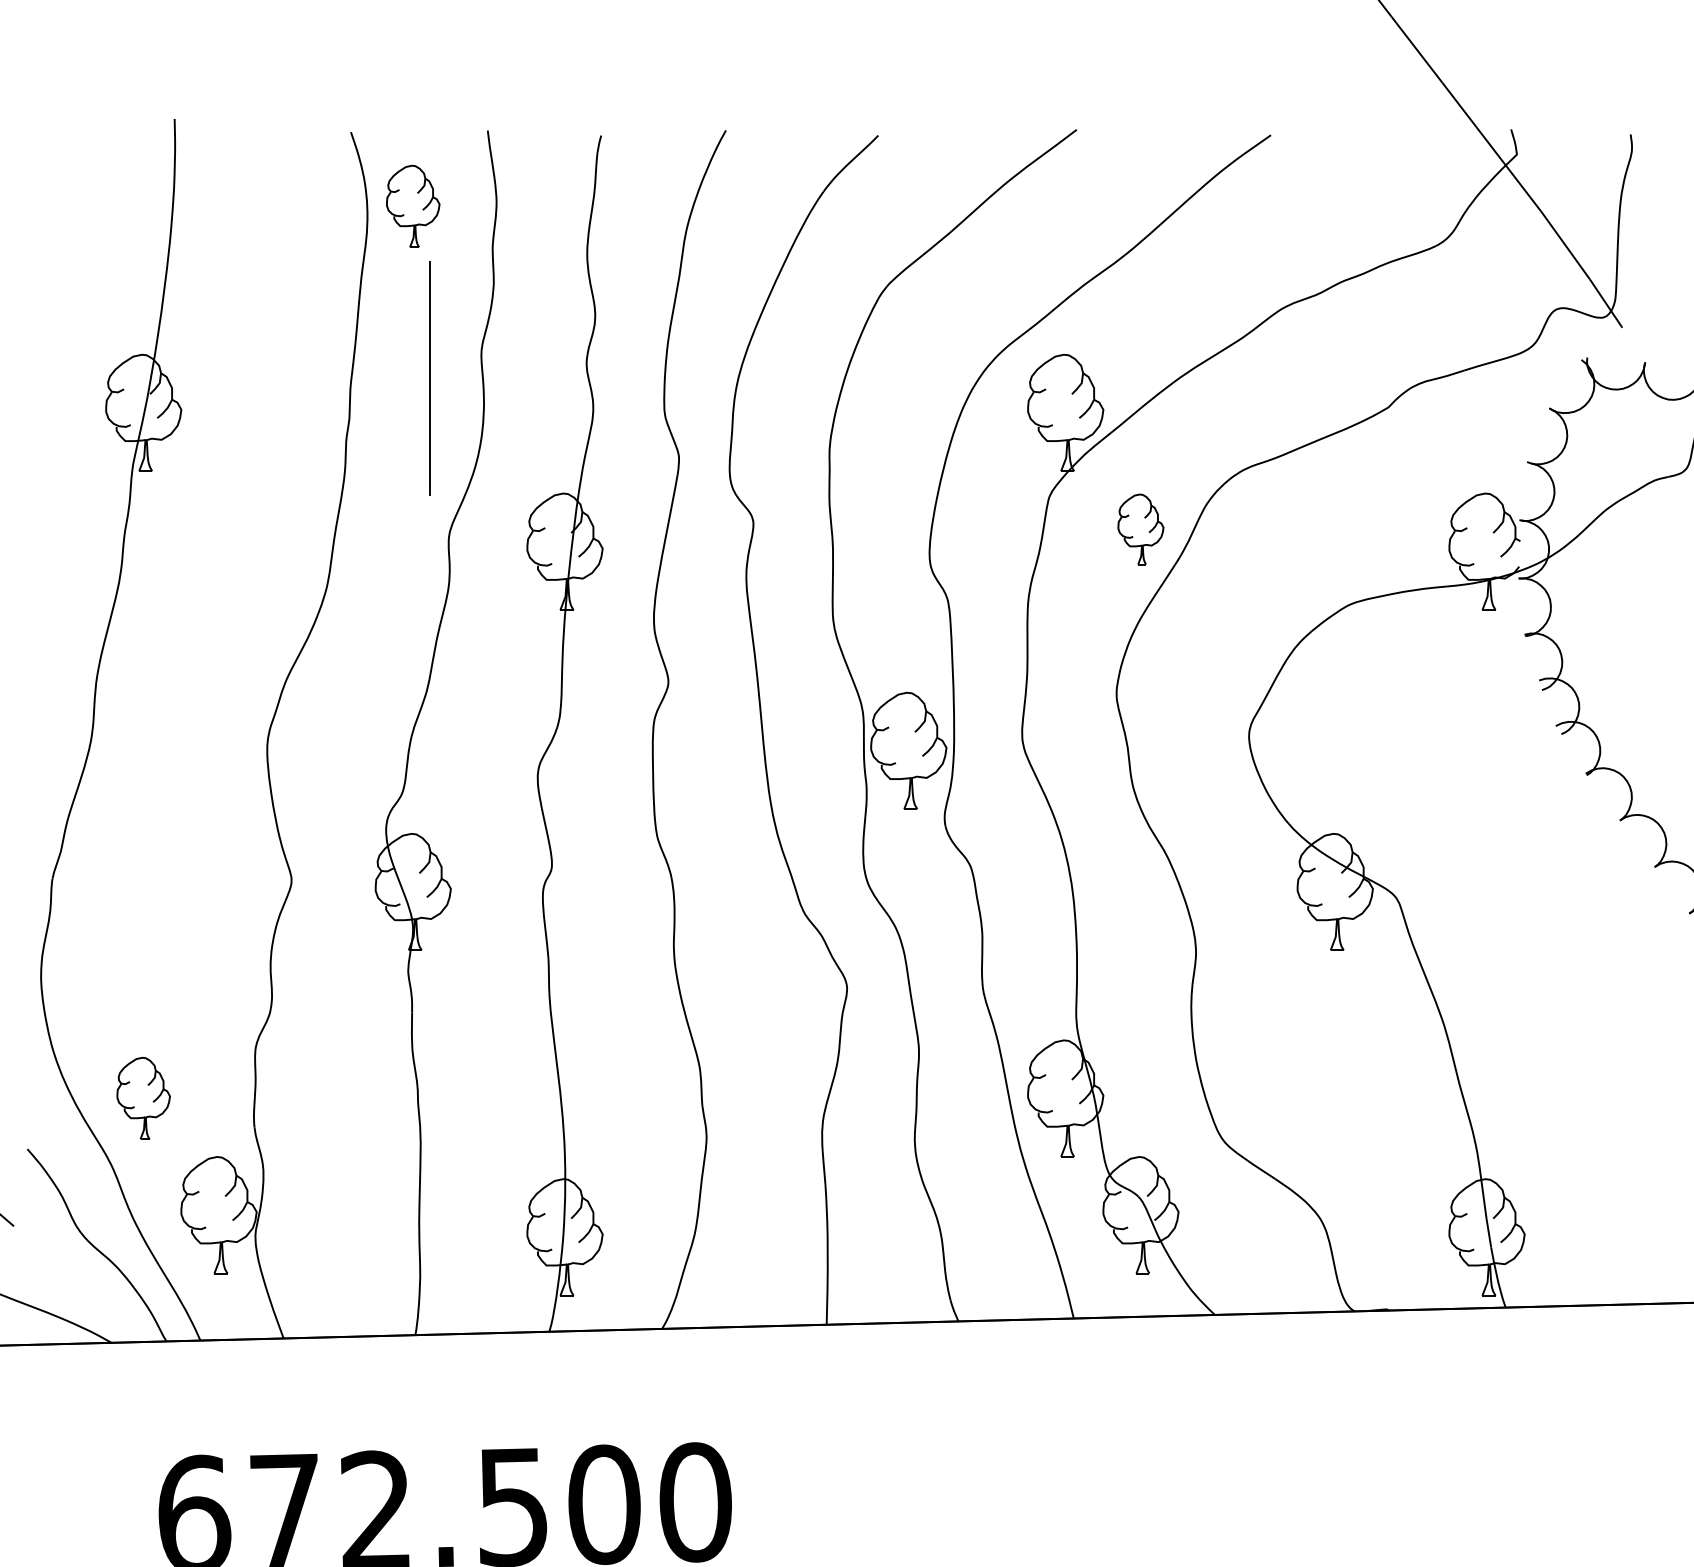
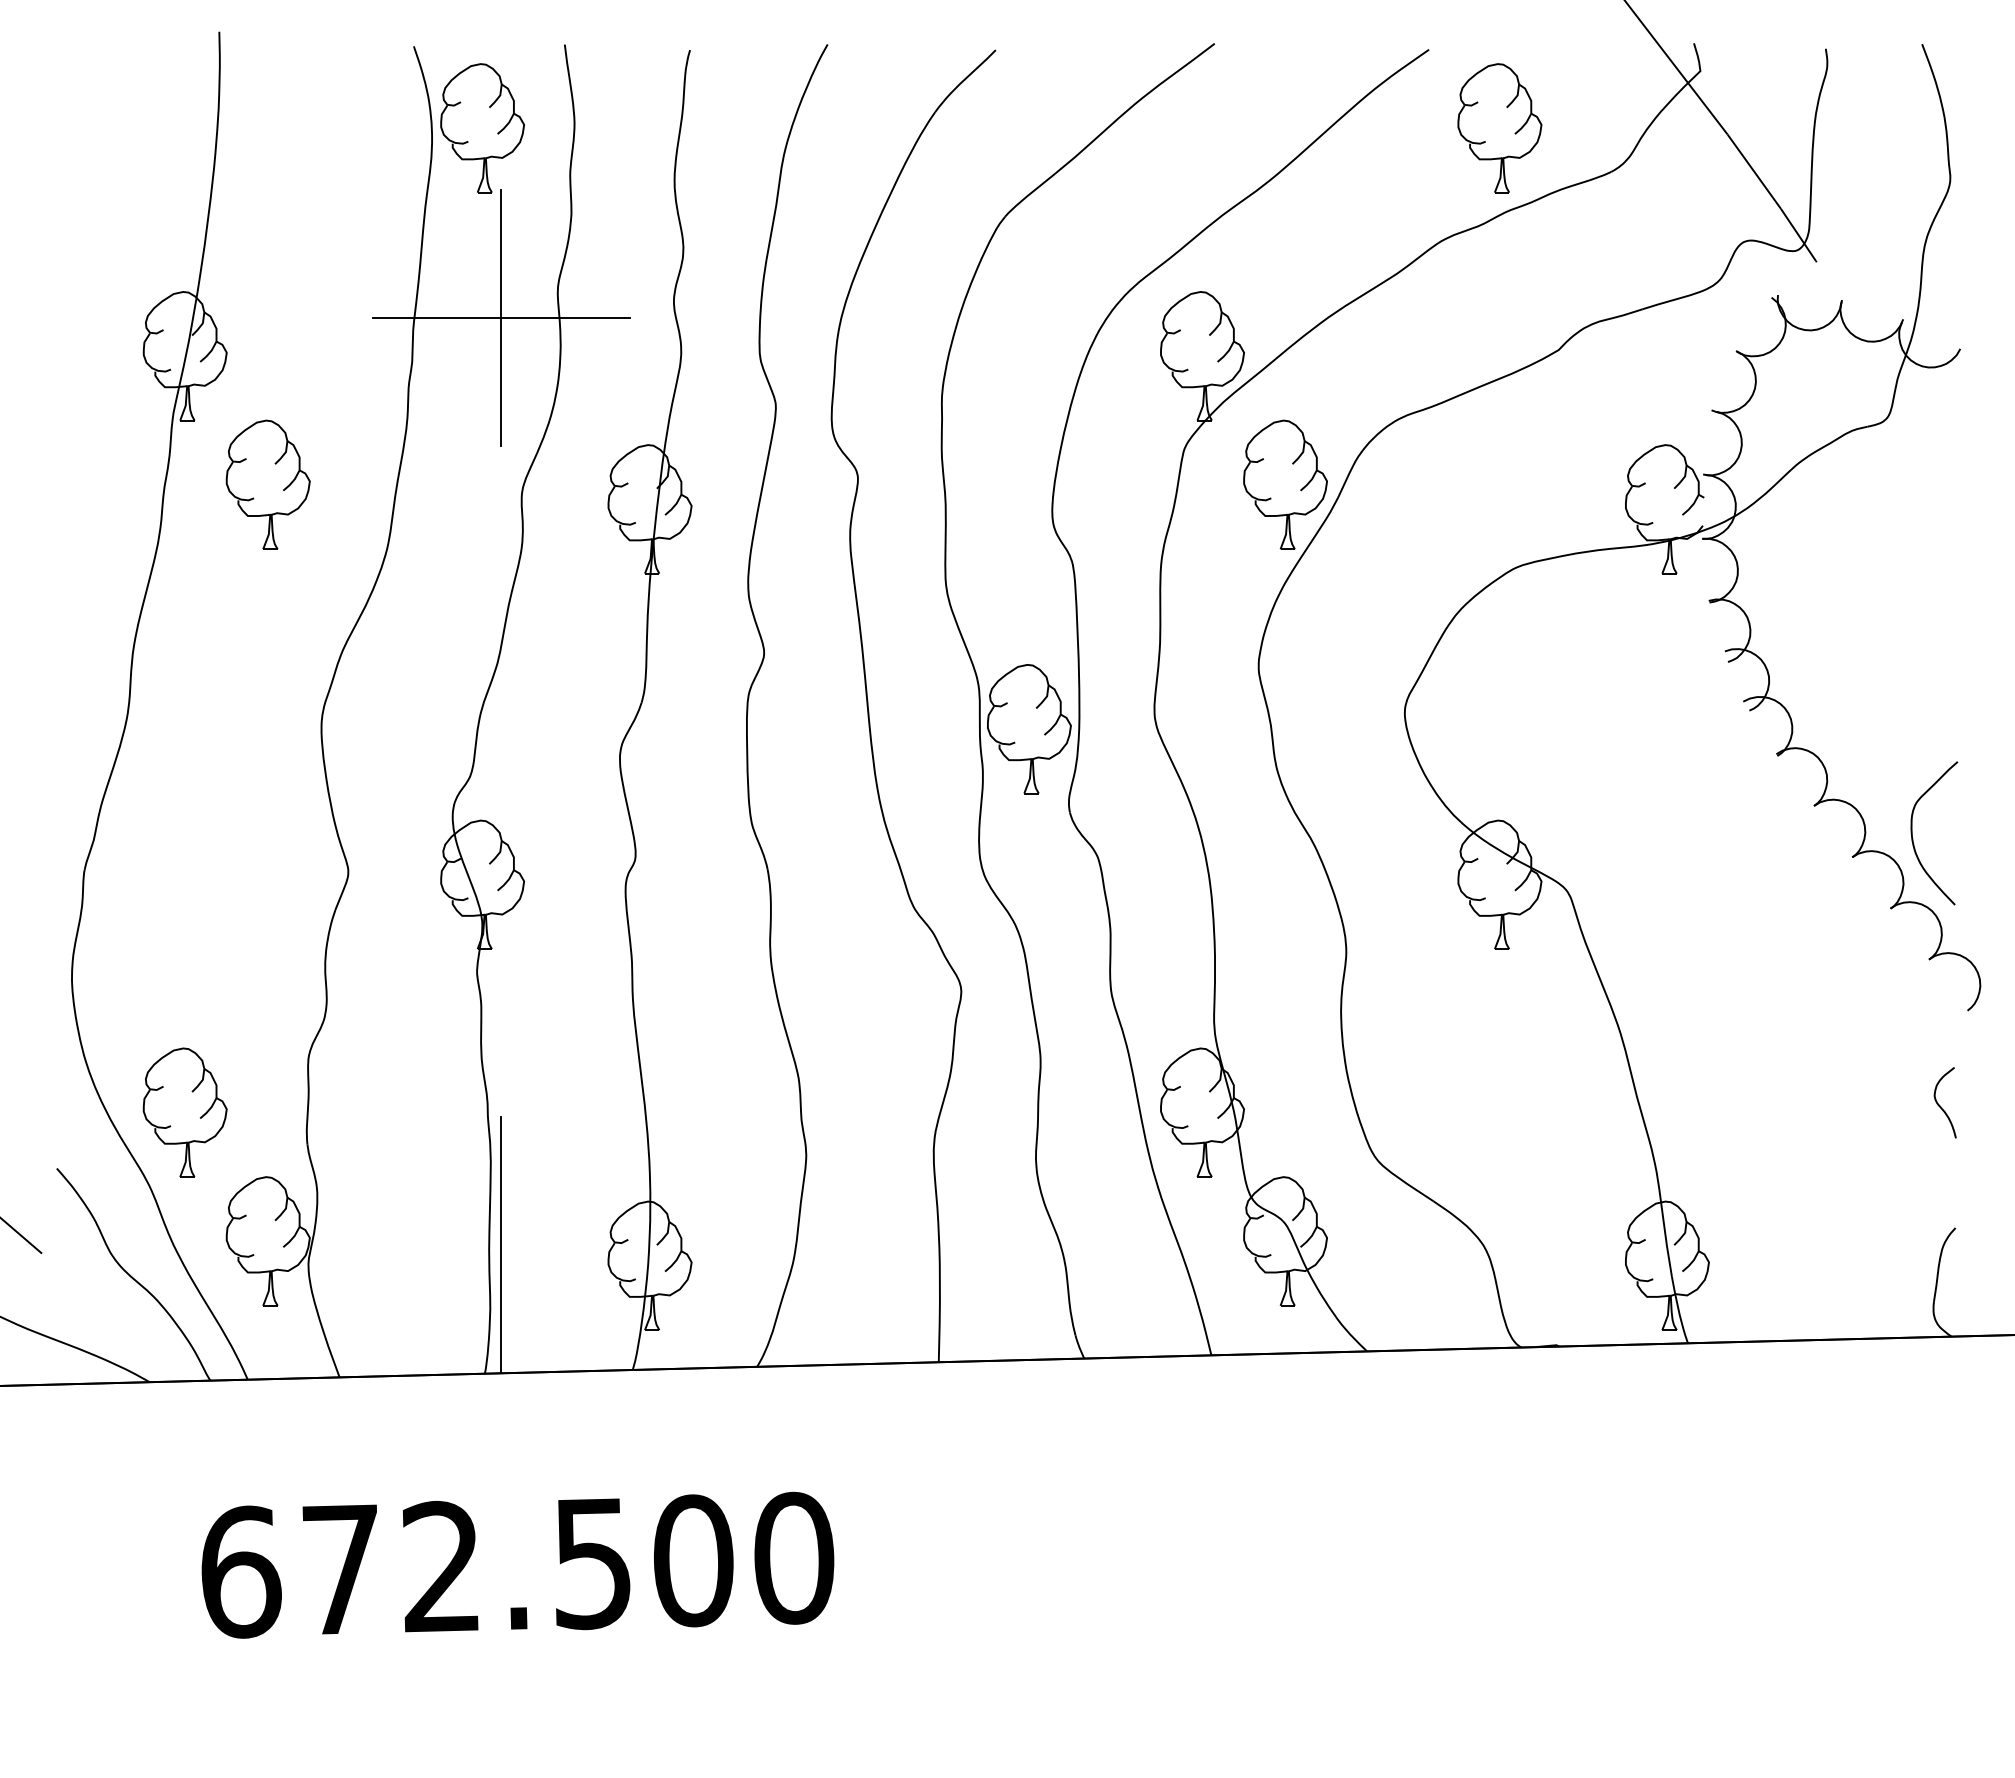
part: (413, 206) -> (482, 128), size x1.43
part: (1334, 206) -> (1499, 128), added
line: (430, 377) -> (501, 317), added
part: (218, 529) -> (267, 484), added
part: (1140, 529) -> (1285, 484), size x1.67
part: (143, 1098) -> (184, 1112), size x1.43
line: (430, 1218) -> (501, 1244), added

